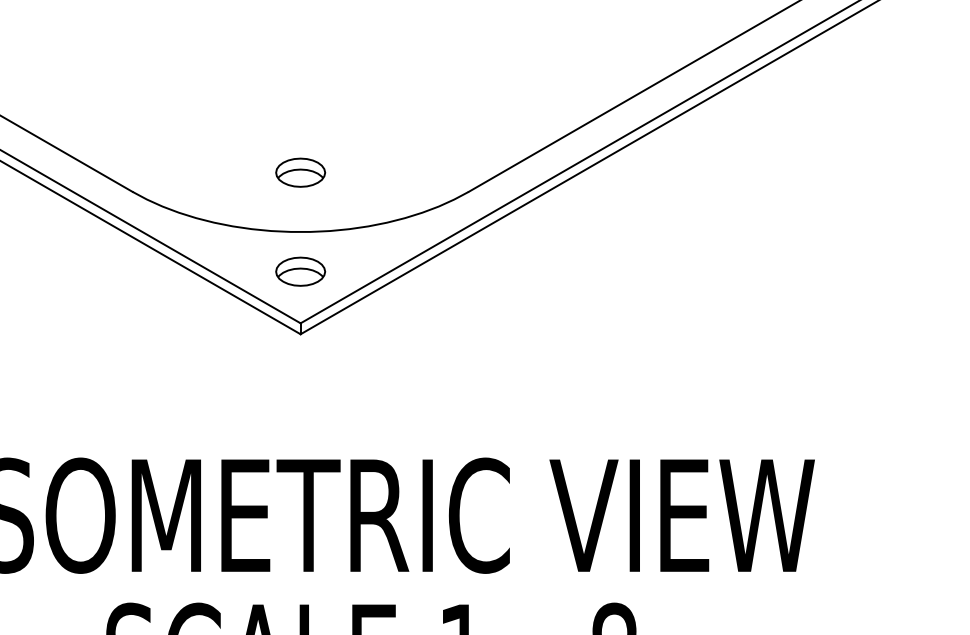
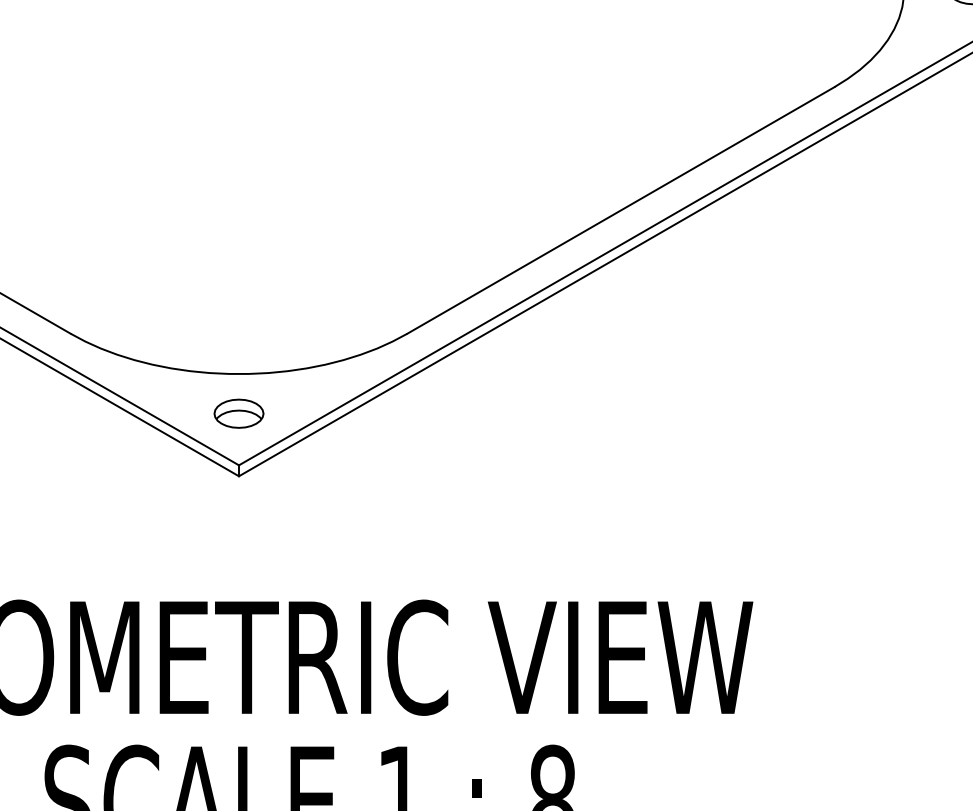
part: (300, 172) -> (238, 314), removed

